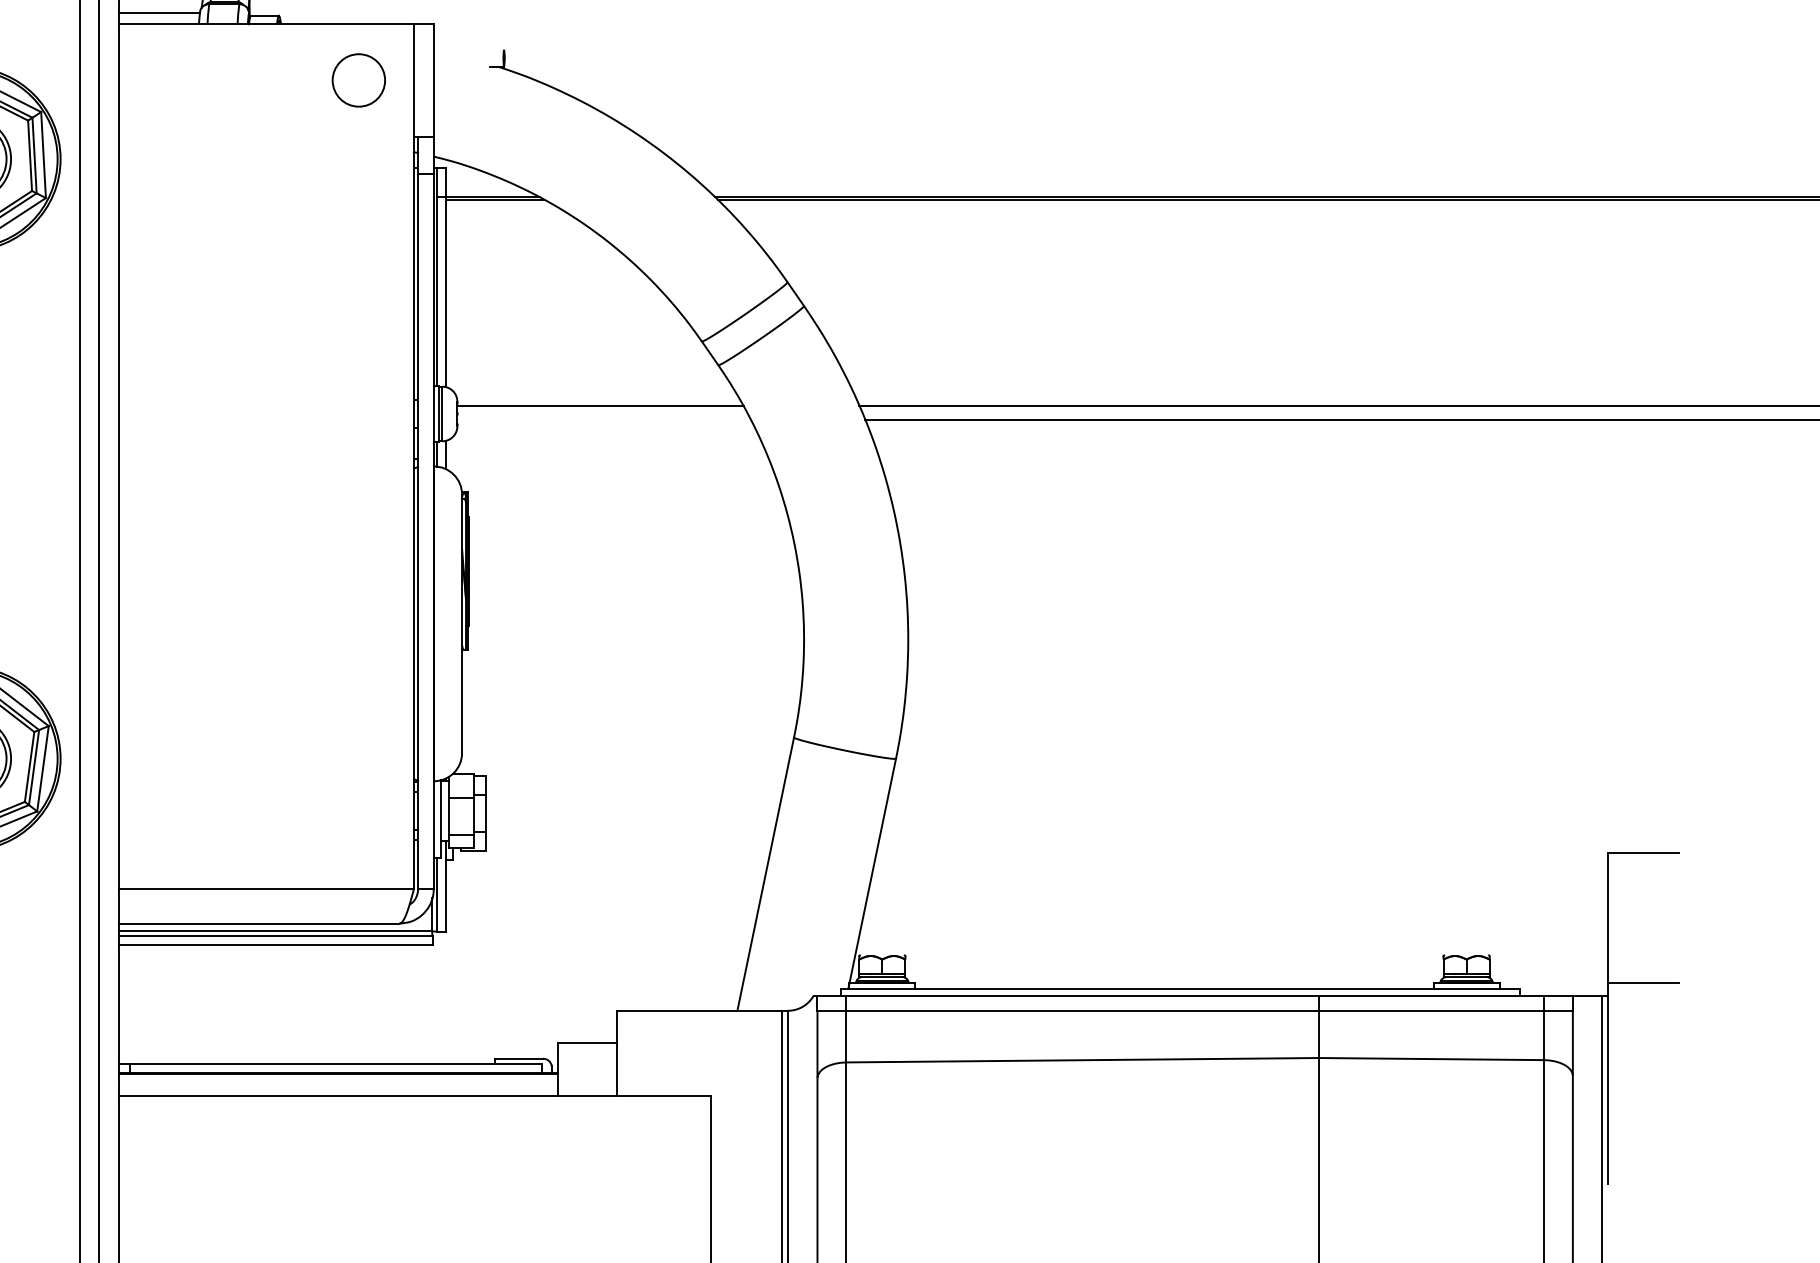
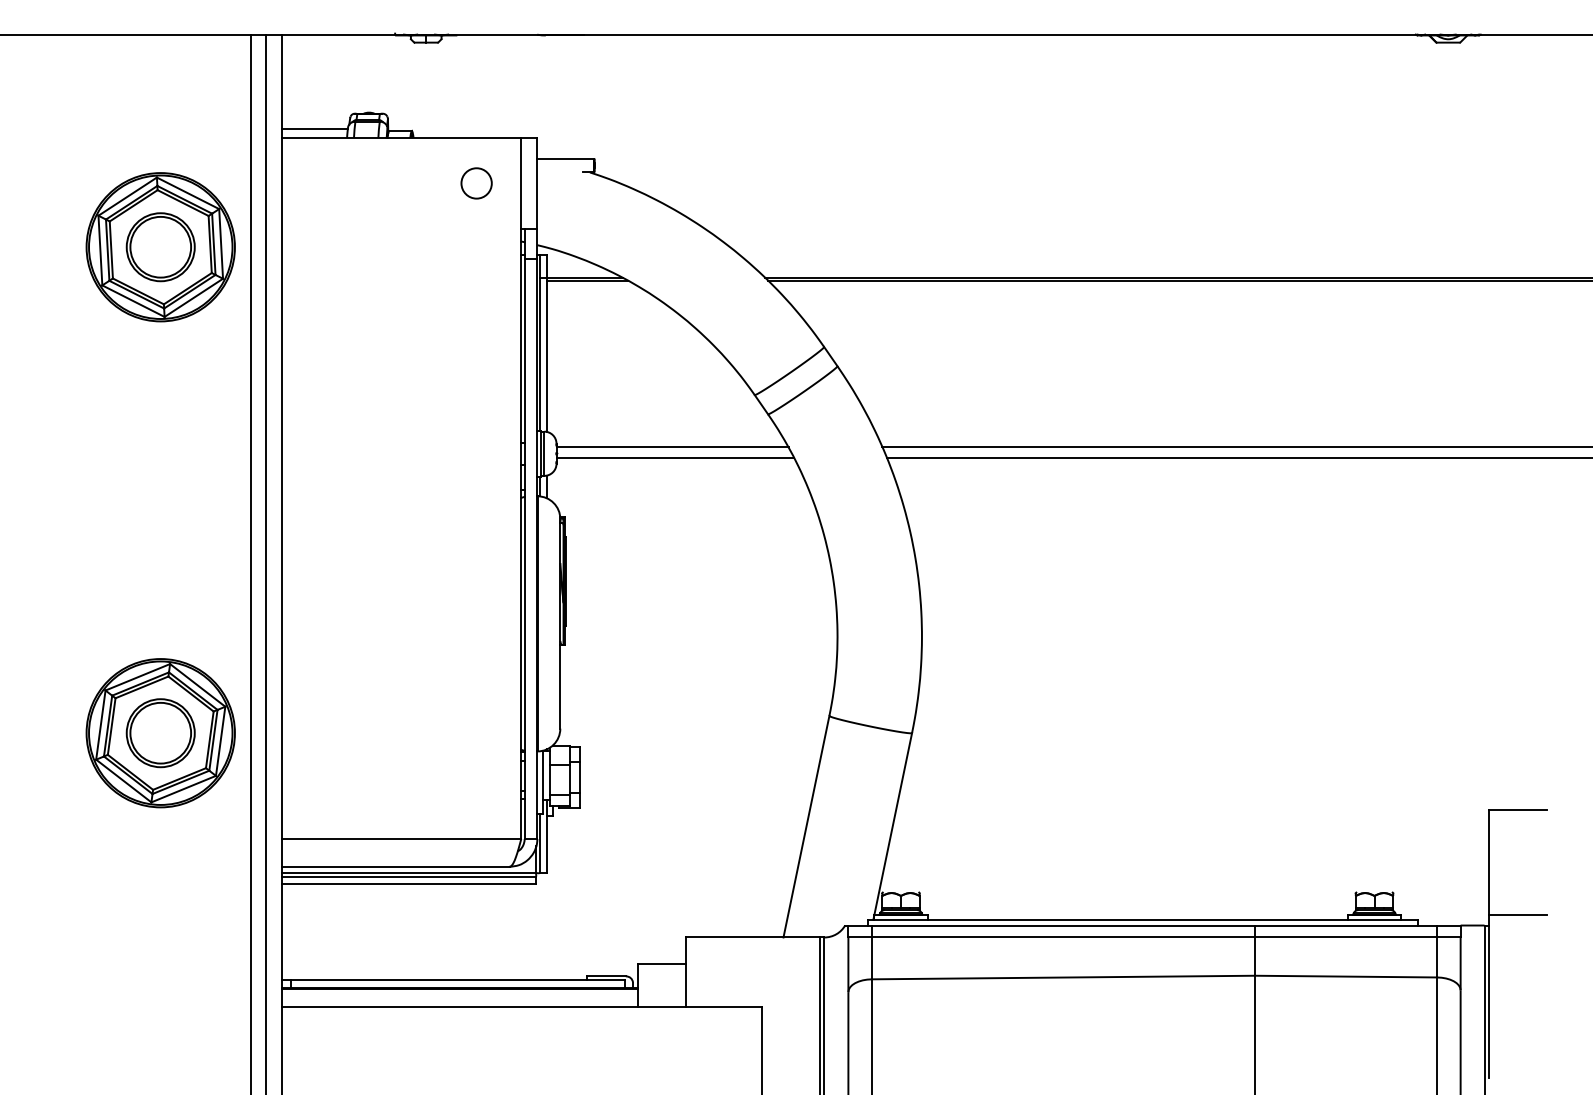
line: (468, 49) -> (565, 158), added
circle: (358, 80) -> (476, 183), size x0.71
line: (604, 419) -> (675, 458), added

